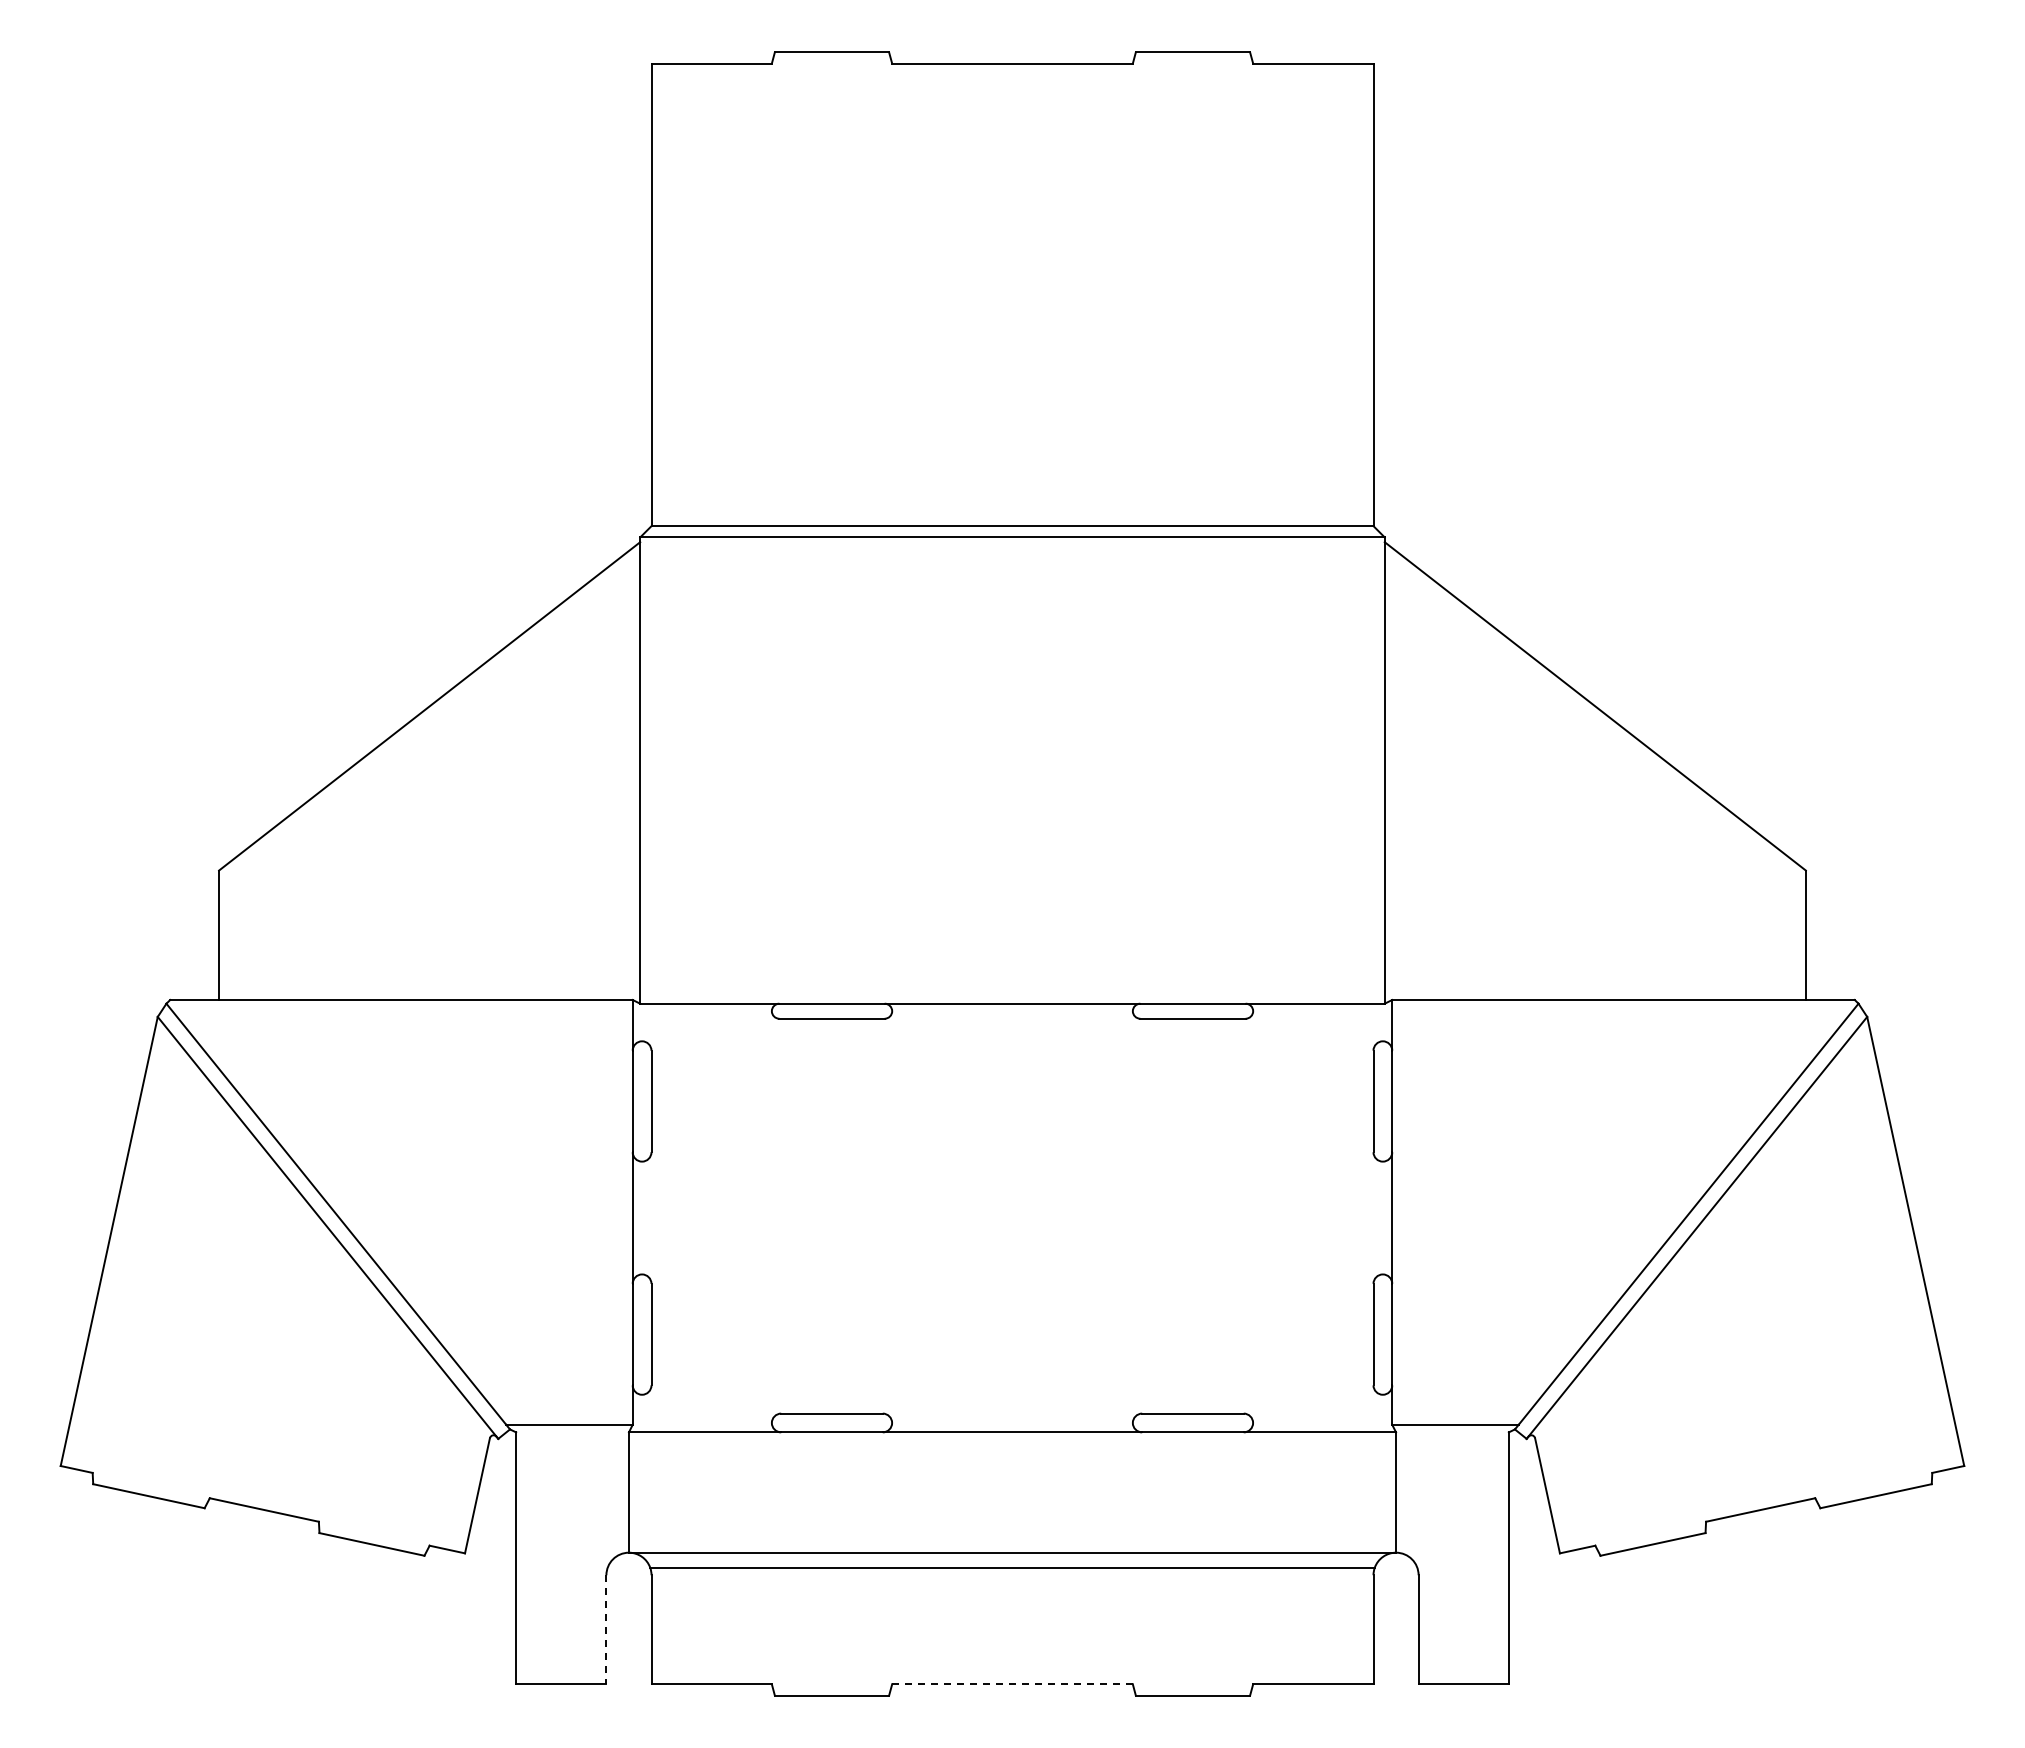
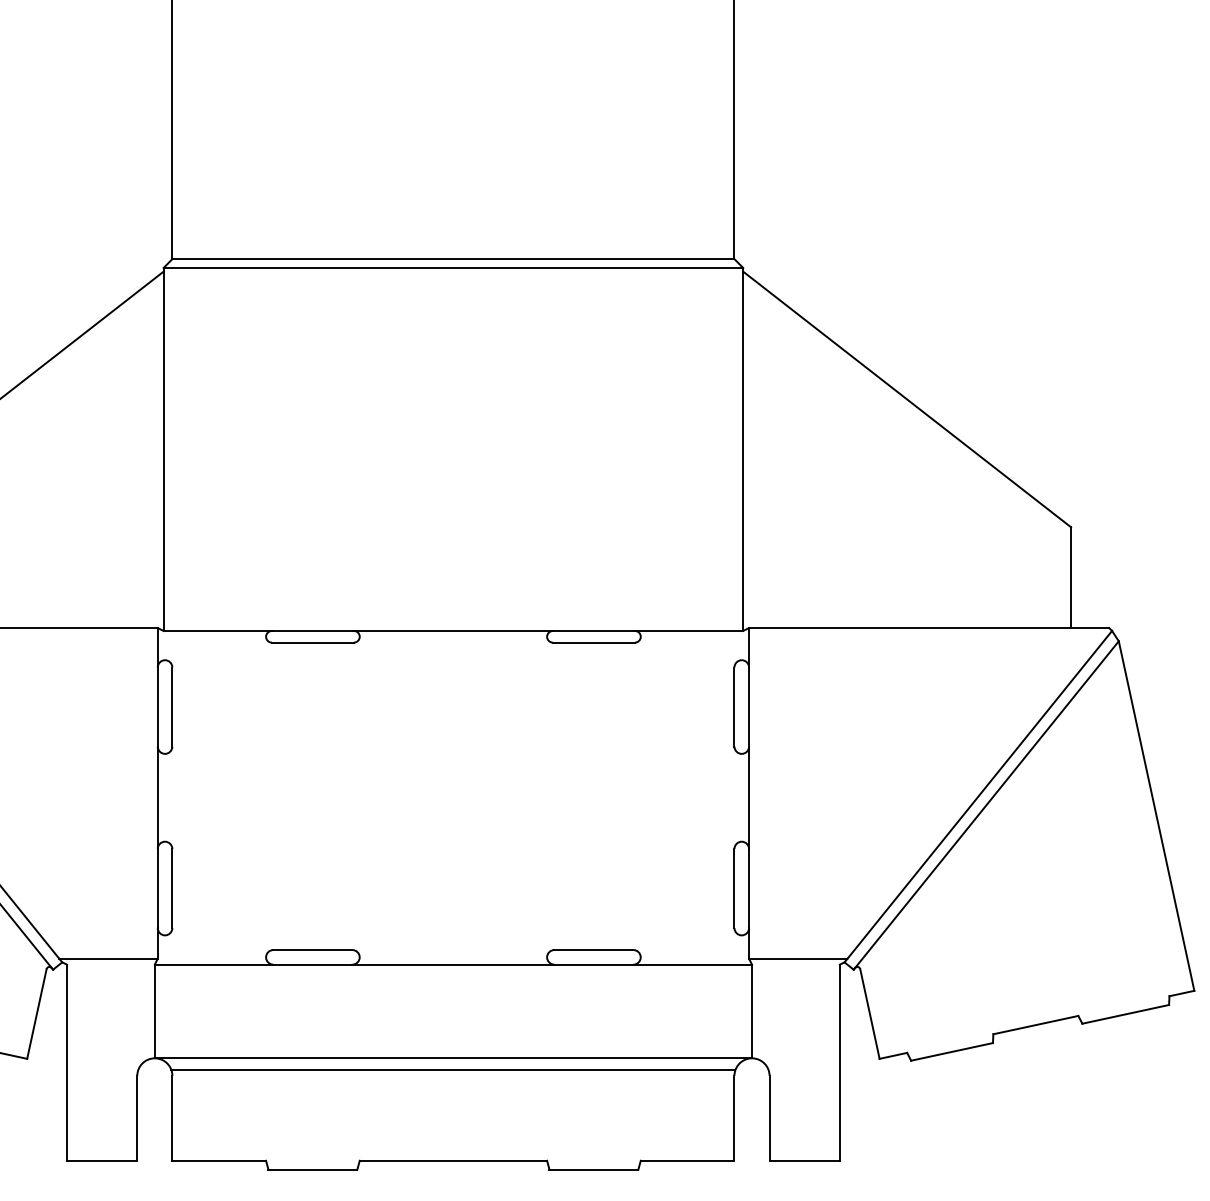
line: (606, 1629) -> (137, 1118), dashed -> solid
line: (1013, 1684) -> (454, 1160), dashed -> solid

